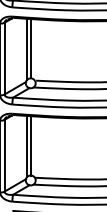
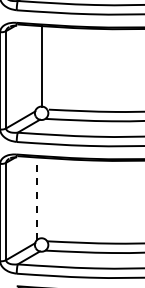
line: (26, 48) -> (36, 66), removed
line: (31, 145) -> (42, 197), removed
line: (26, 146) -> (36, 198), solid -> dashed

